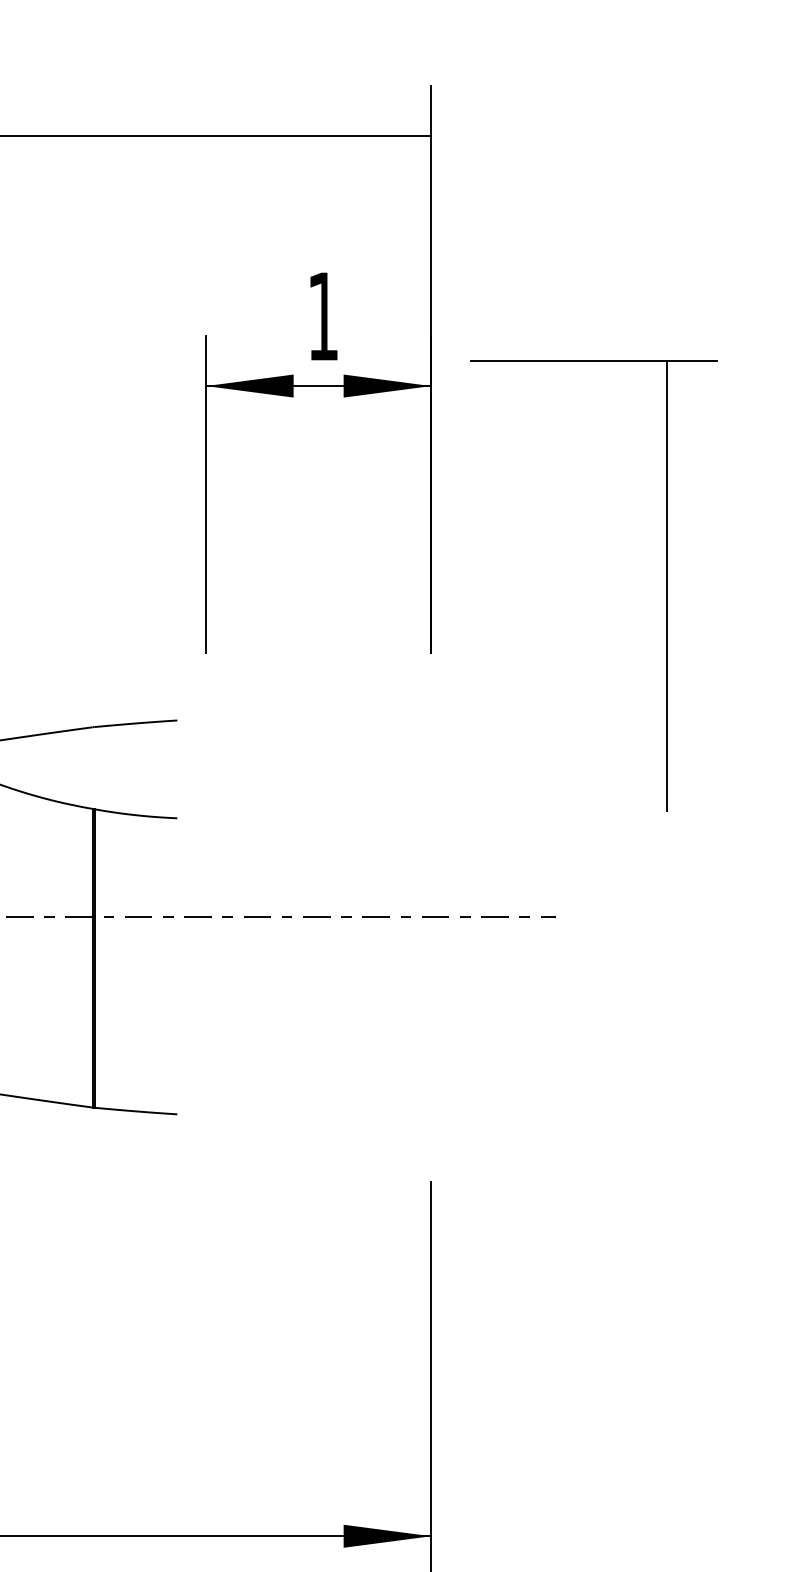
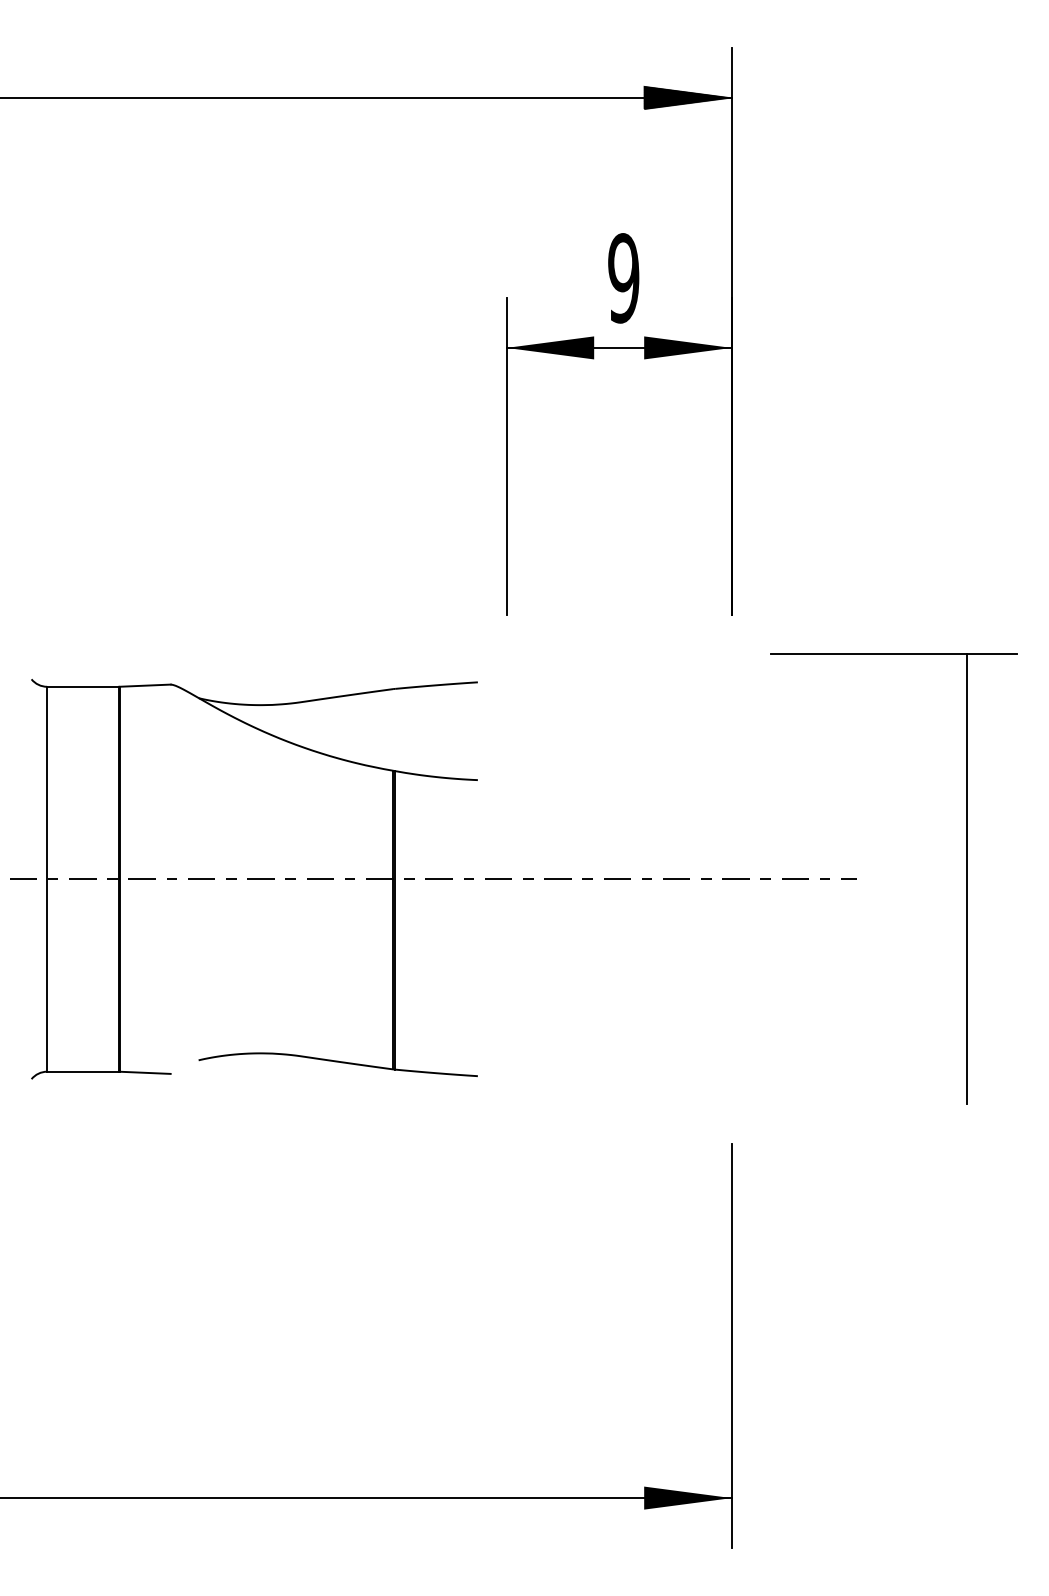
hatch: (386, 135) -> (687, 97), added
text: (322, 316) -> (623, 278), 1 -> 9
part: (665, 585) -> (966, 878), moved

